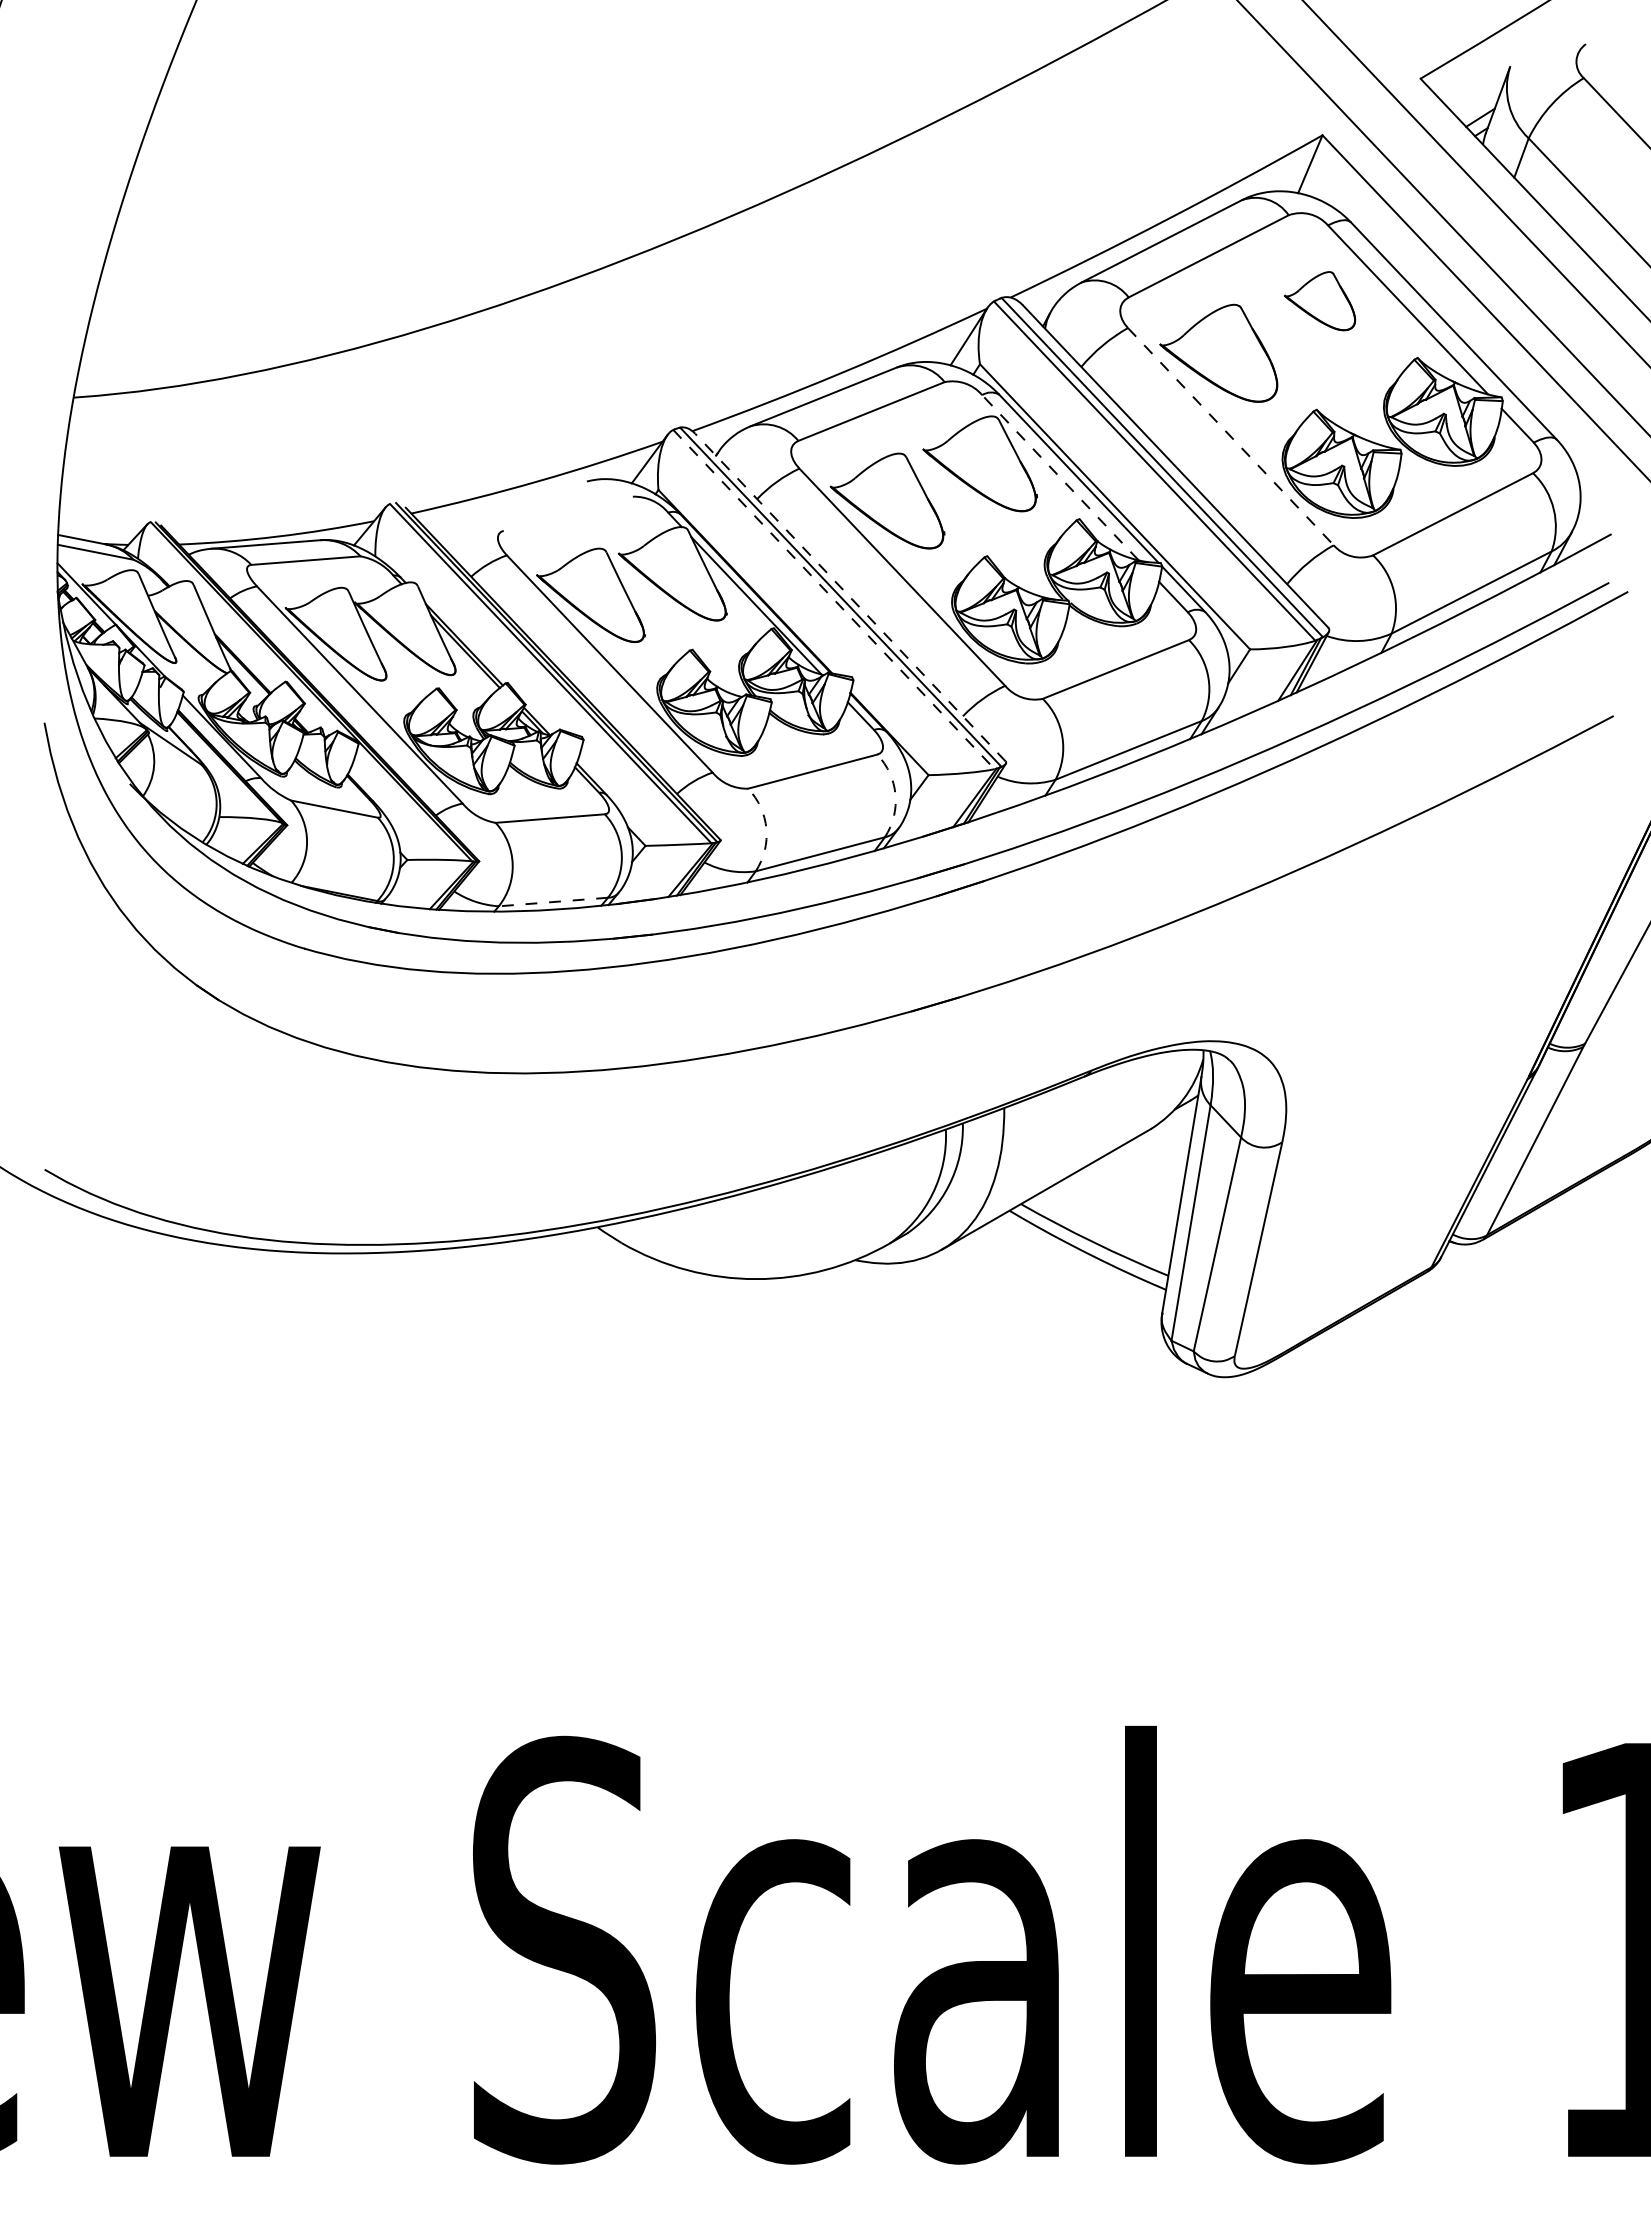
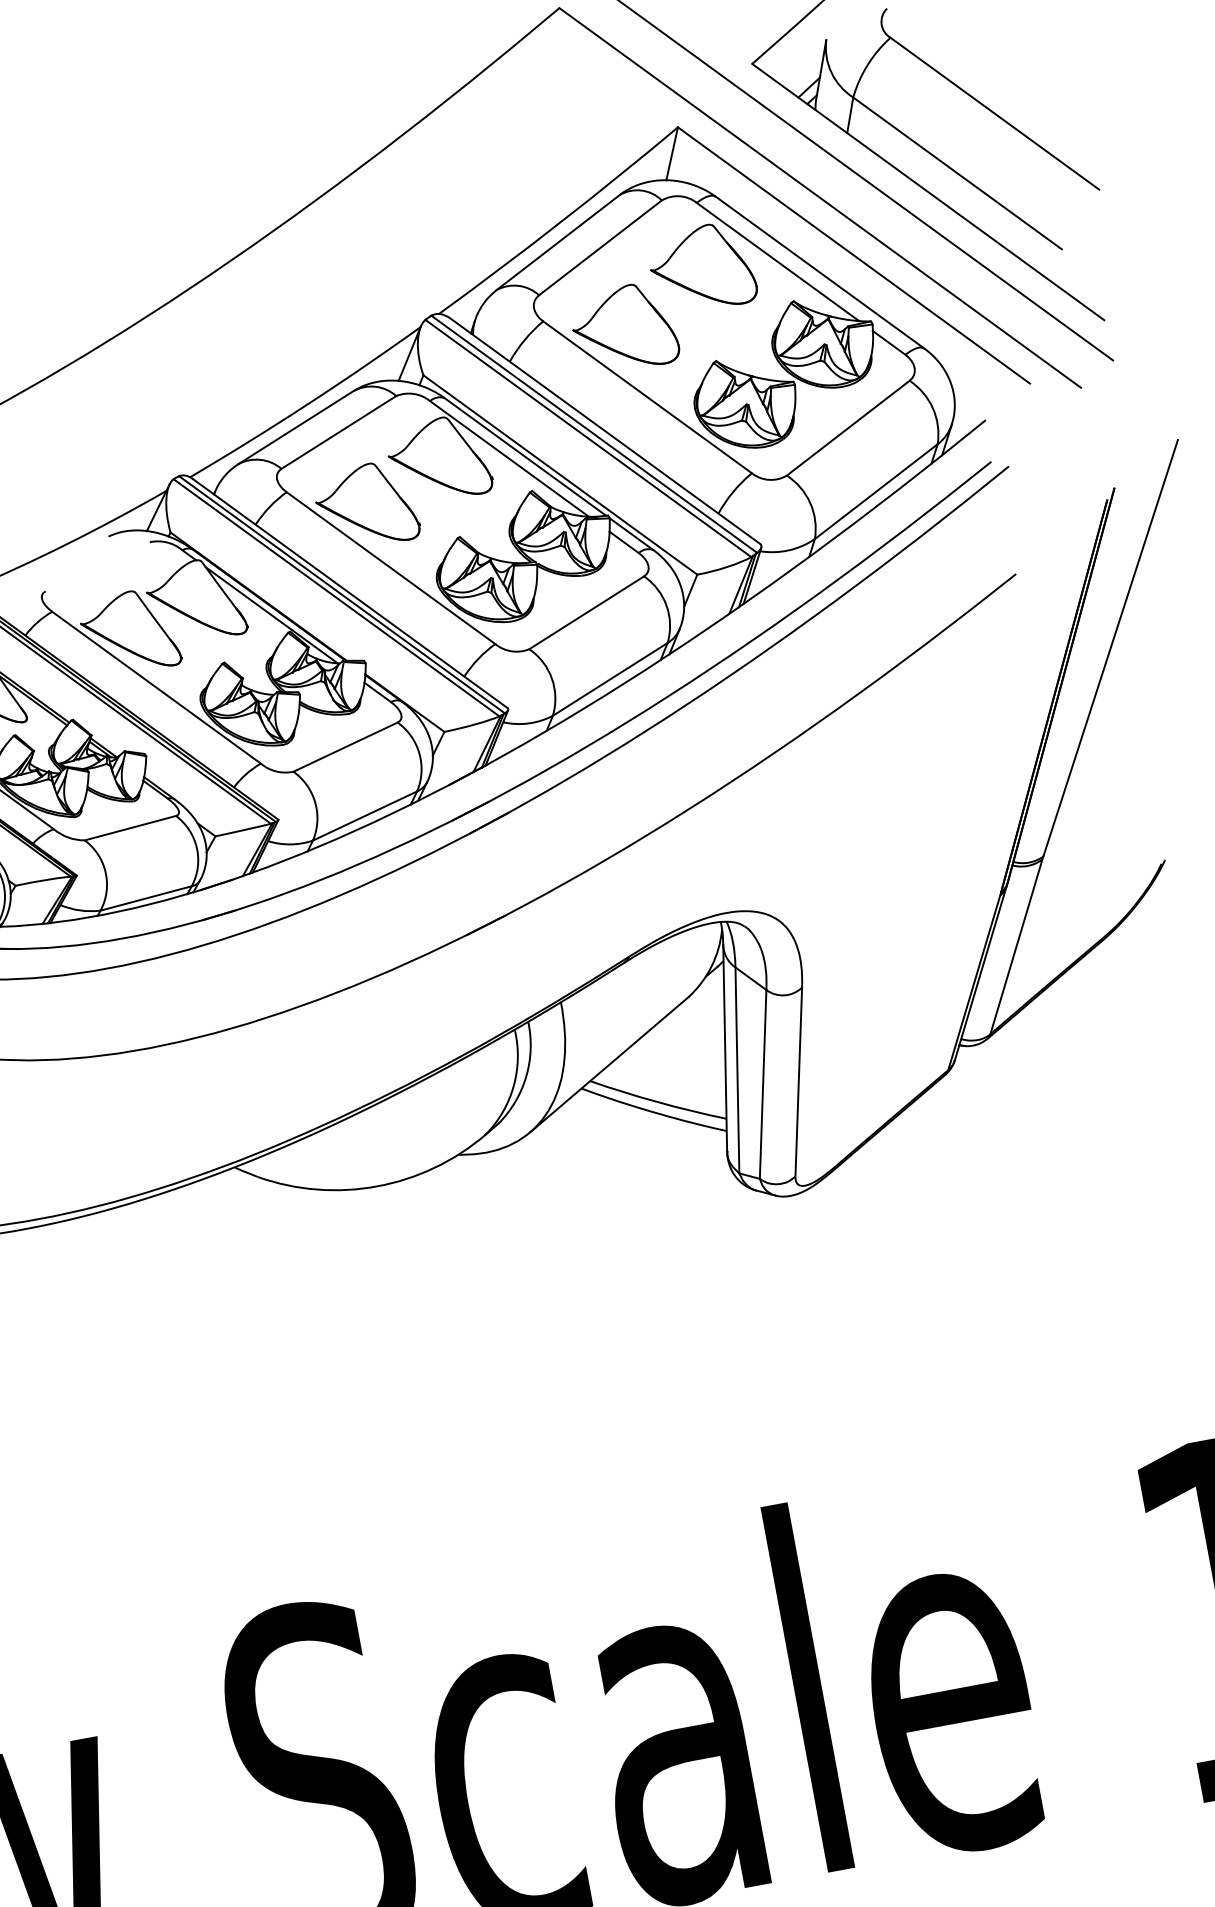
part: (1319, 300) -> (701, 267), size x1.67
line: (1230, 436) -> (647, 397), dashed -> solid
line: (1060, 477) -> (509, 458), dashed -> solid
line: (850, 597) -> (350, 593), dashed -> solid
line: (833, 599) -> (336, 597), dashed -> solid
arc: (895, 794) -> (419, 753), dashed -> solid
arc: (766, 828) -> (315, 802), dashed -> solid
line: (553, 902) -> (146, 898), dashed -> solid

